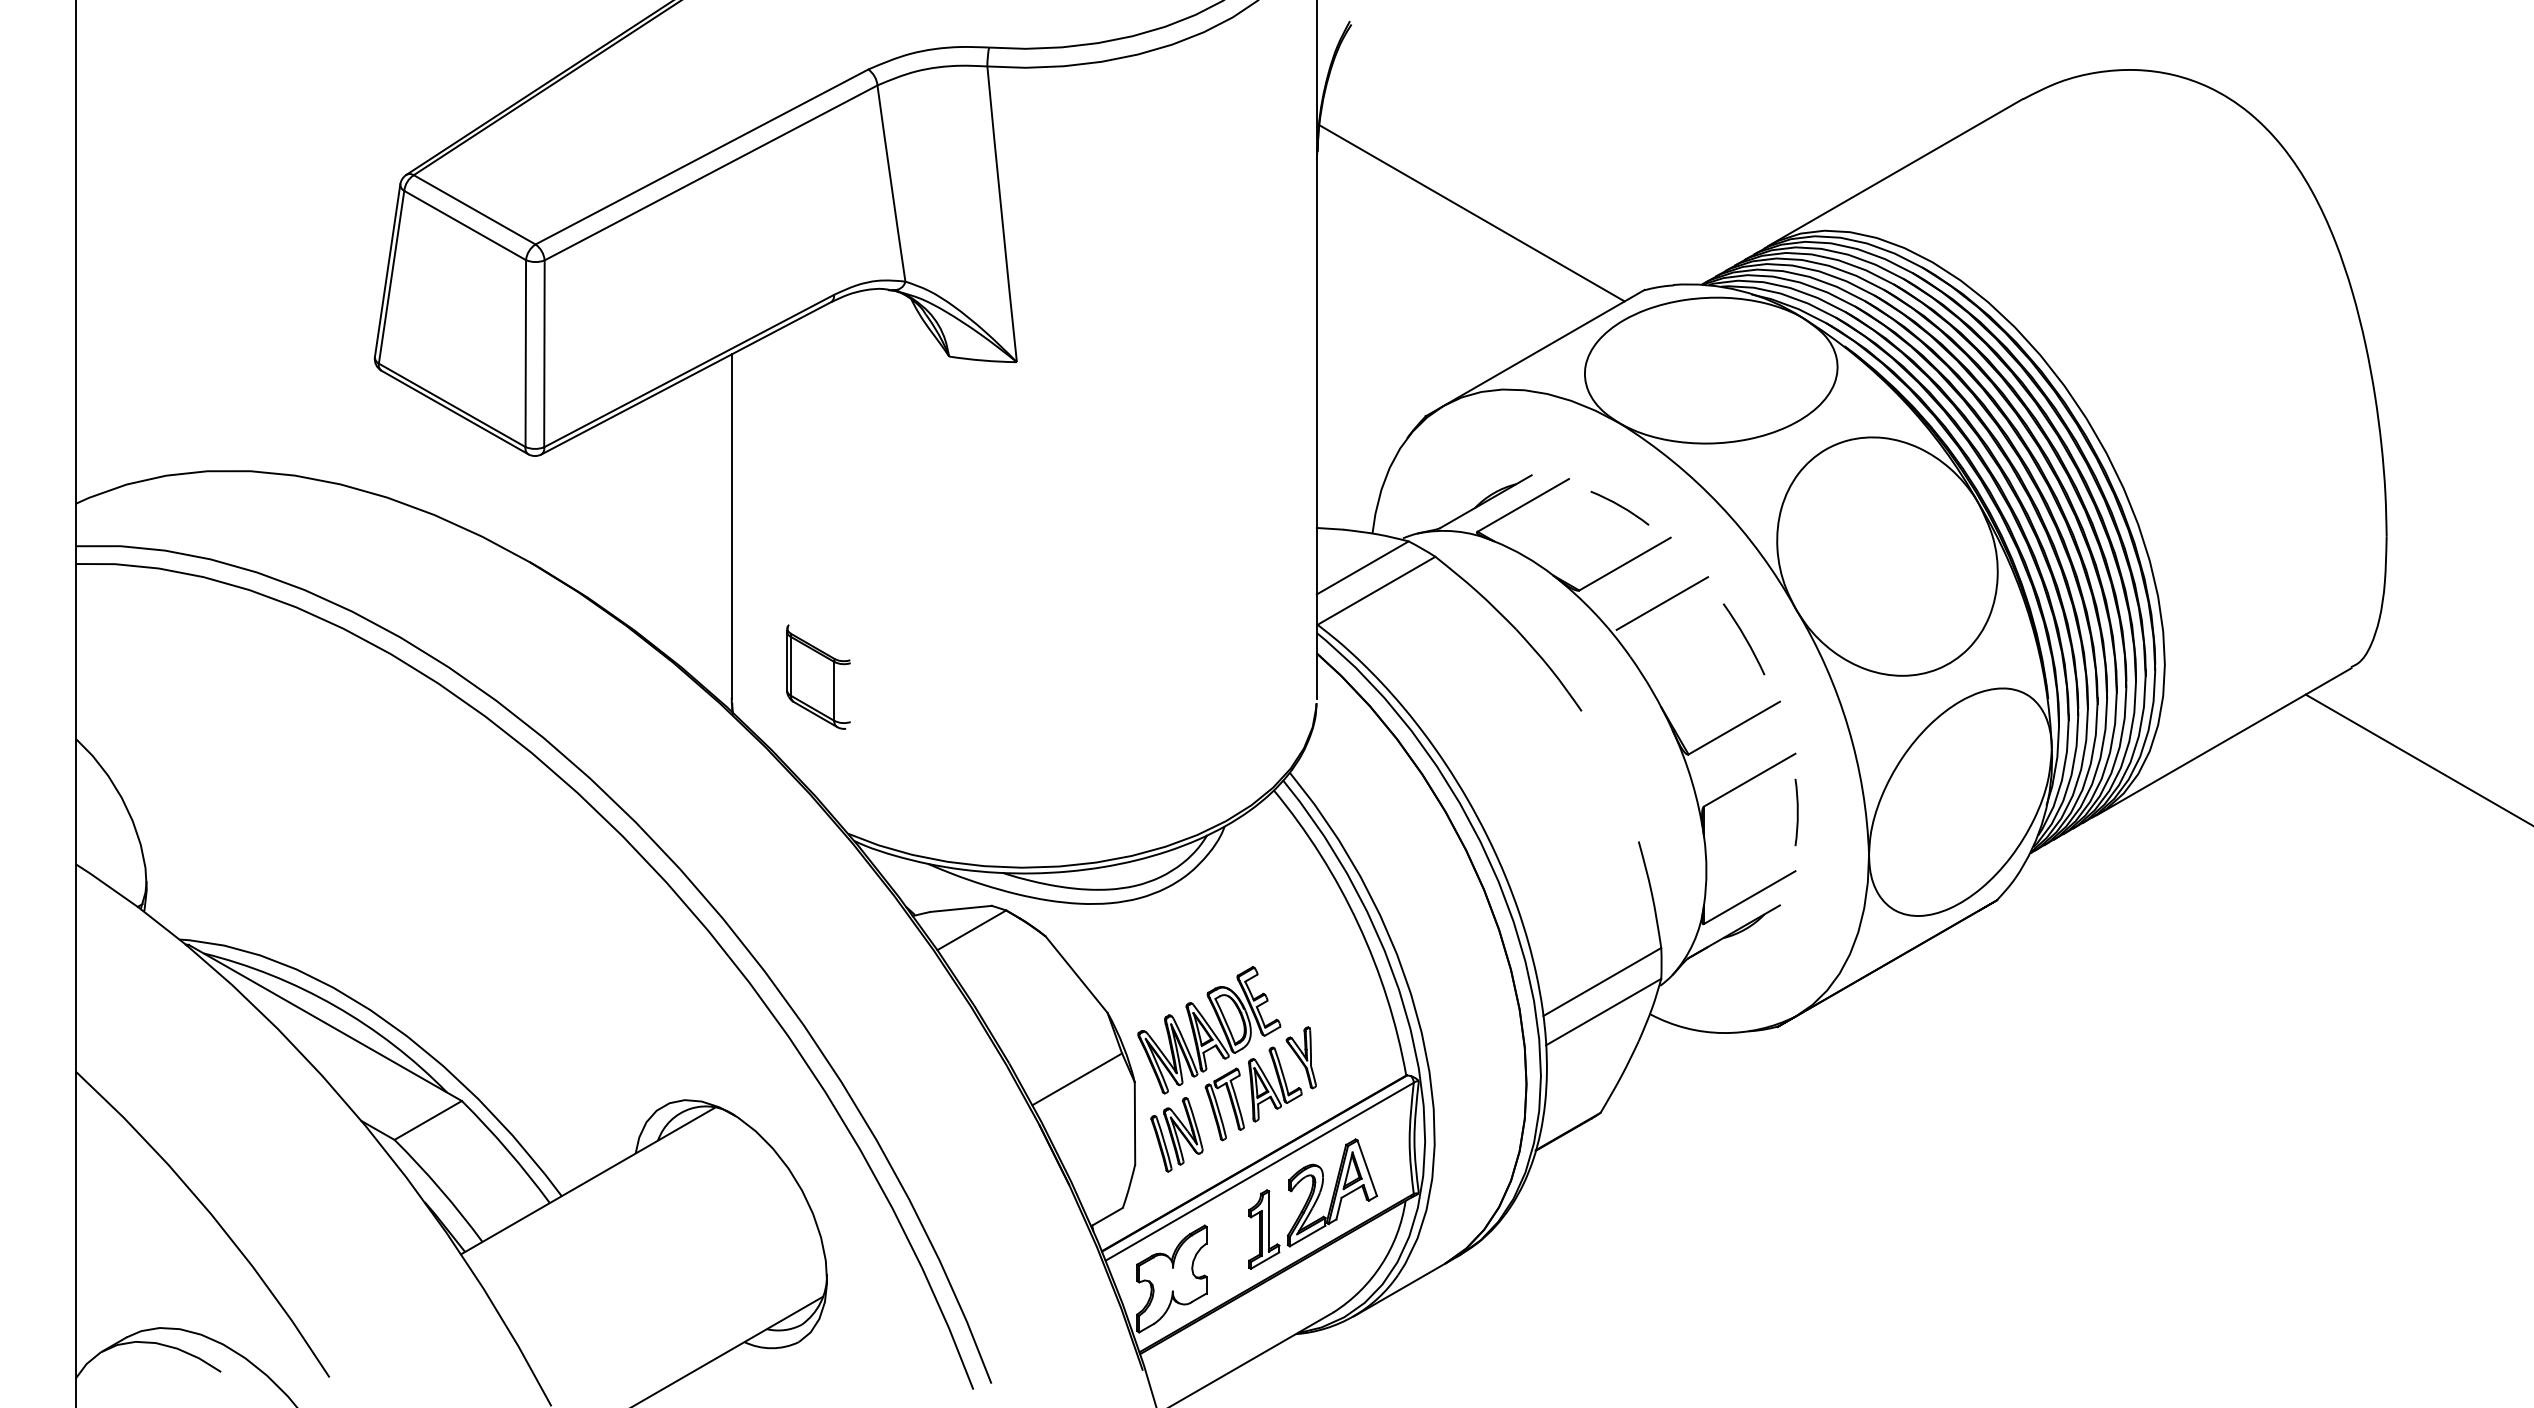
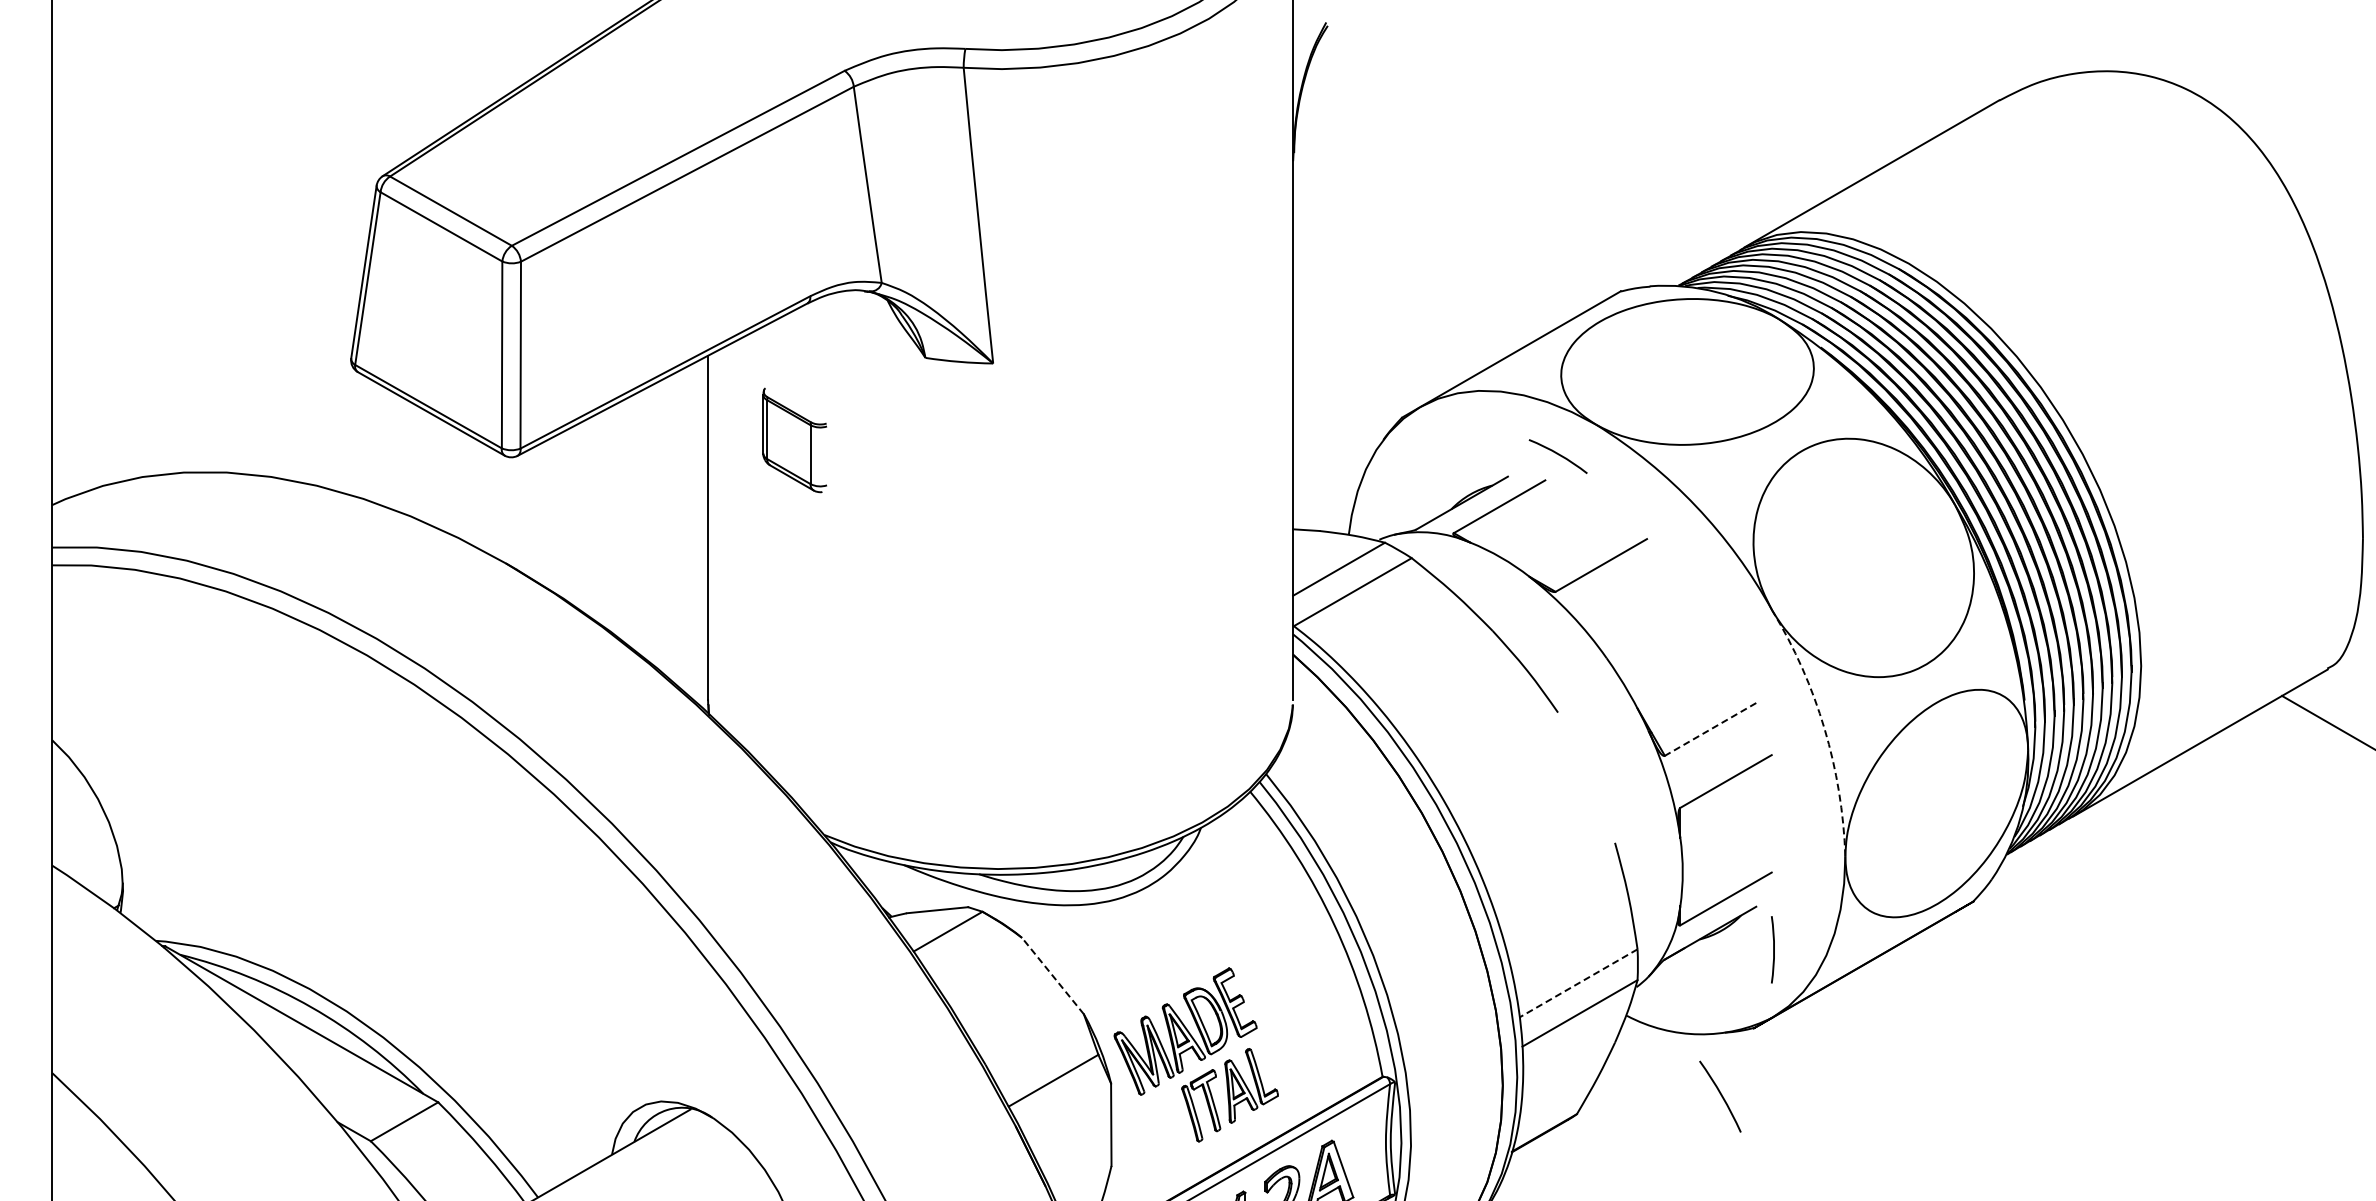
line: (1471, 213) -> (1447, 214), removed
arc: (1619, 506) -> (1557, 454), moved
line: (1662, 603) -> (1638, 604), removed
arc: (1744, 638) -> (1720, 1095), moved
part: (818, 676) -> (794, 439), moved
arc: (1848, 727) -> (1824, 728), solid -> dashed
line: (1734, 728) -> (1710, 729), solid -> dashed
arc: (1796, 812) -> (1772, 949), moved
line: (1076, 974) -> (1052, 975), solid -> dashed
line: (1601, 982) -> (1577, 983), solid -> dashed
part: (1300, 1057) -> (1276, 1058), removed
part: (1176, 1134) -> (1152, 1135), removed

